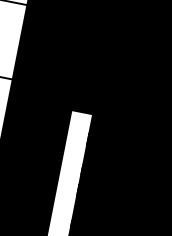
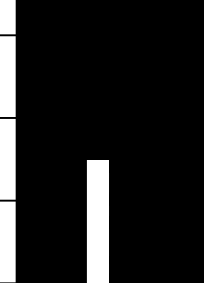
fill: (79, 122) -> (97, 149), added

